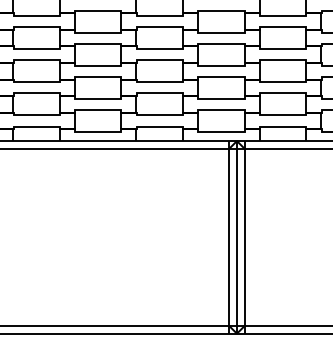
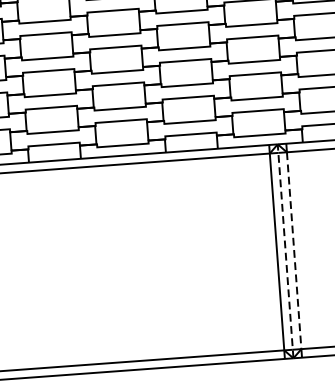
line: (236, 237) -> (285, 251), solid -> dashed
line: (244, 237) -> (293, 250), solid -> dashed

